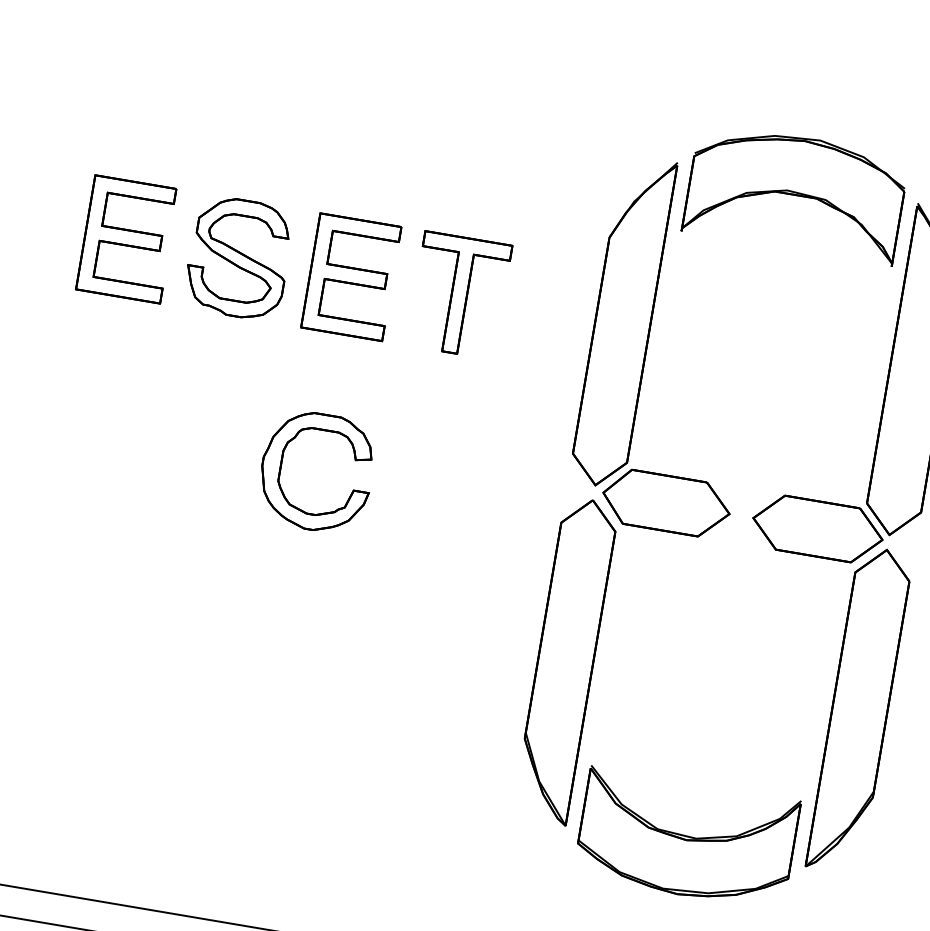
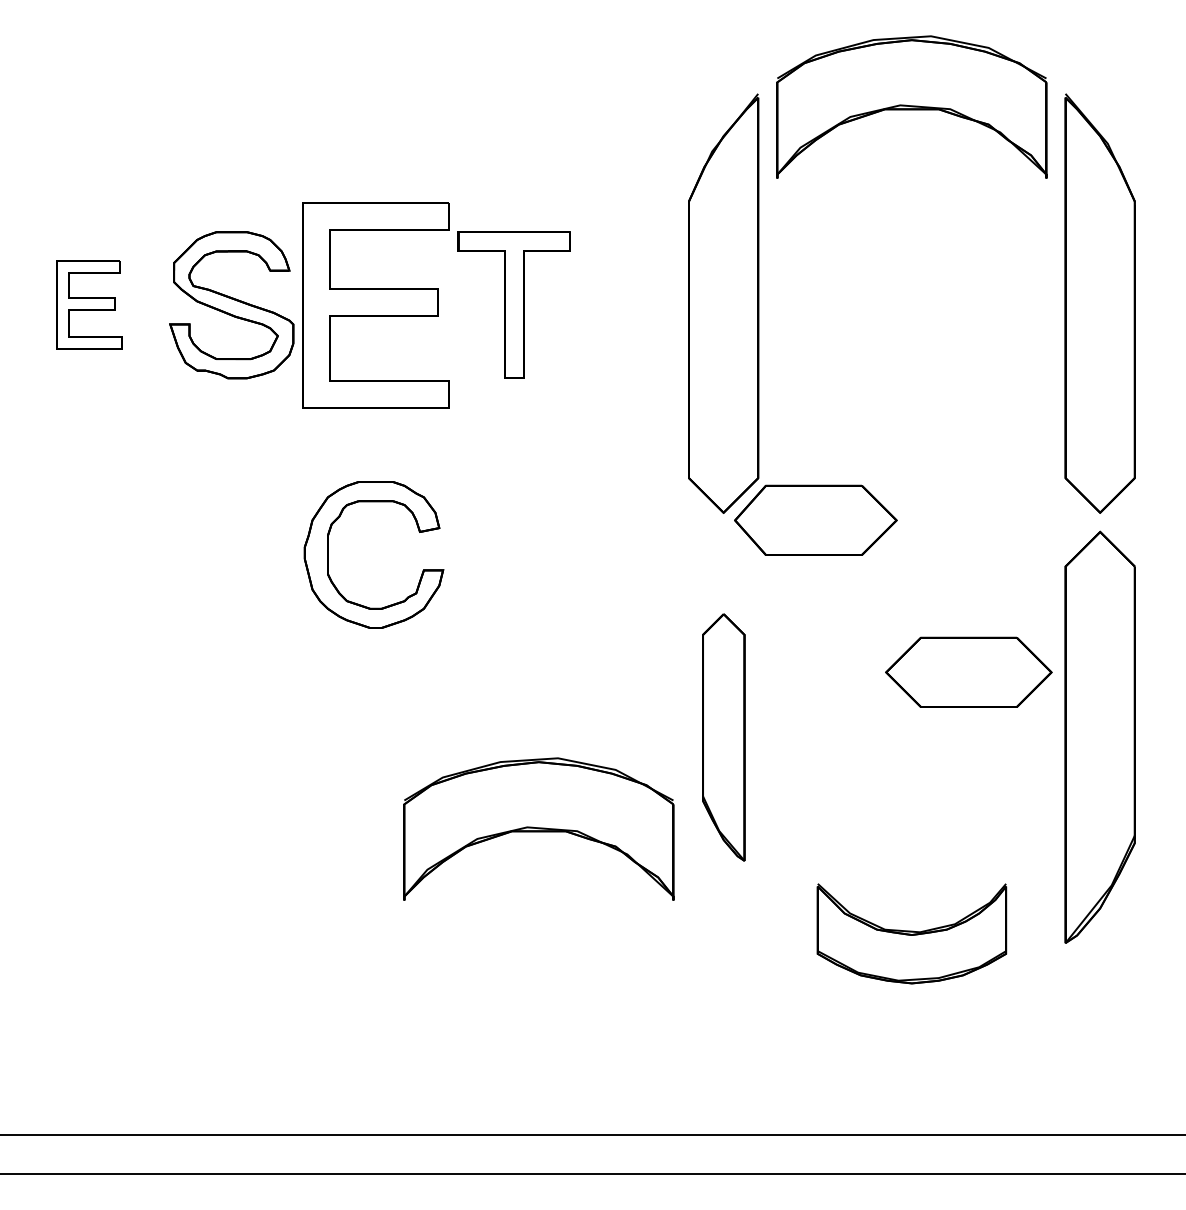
part: (127, 238) -> (89, 304), size x0.6
part: (351, 276) -> (375, 304), size x1.4
part: (817, 528) -> (968, 671), moved
part: (565, 660) -> (723, 737), size x0.6
part: (409, 707) -> (538, 828), added
part: (686, 838) -> (911, 933), size x0.7

